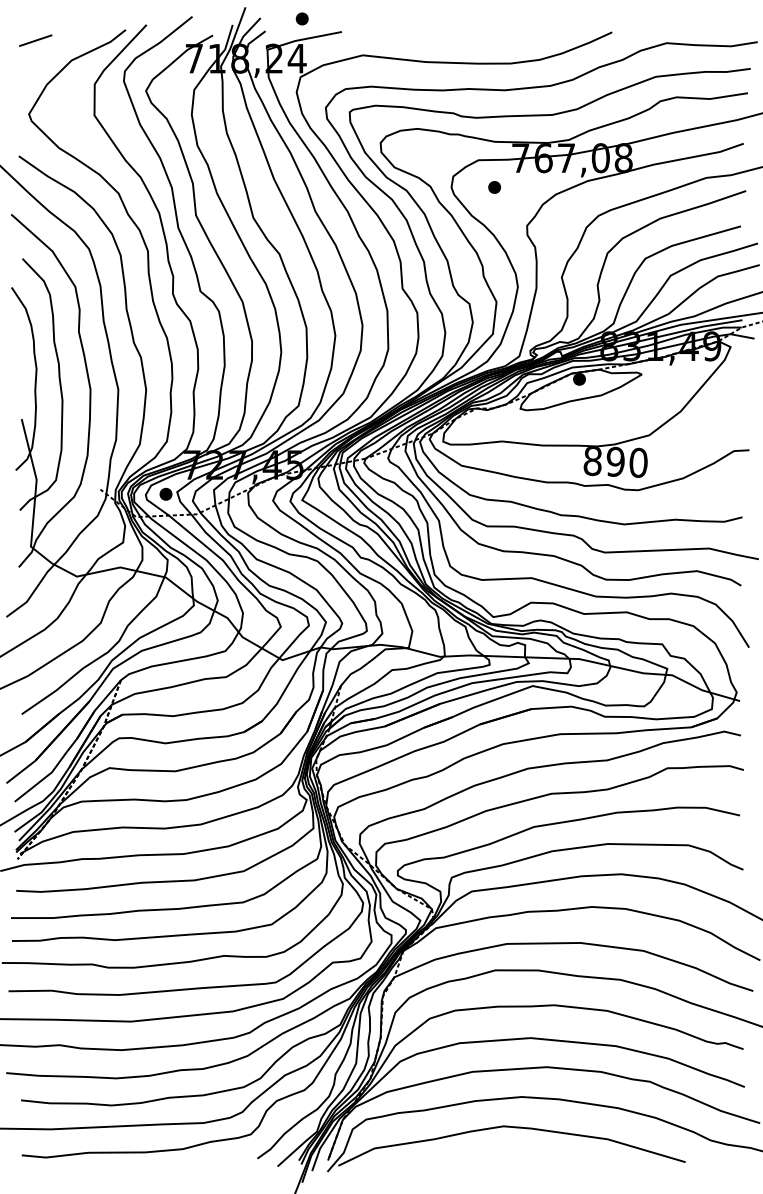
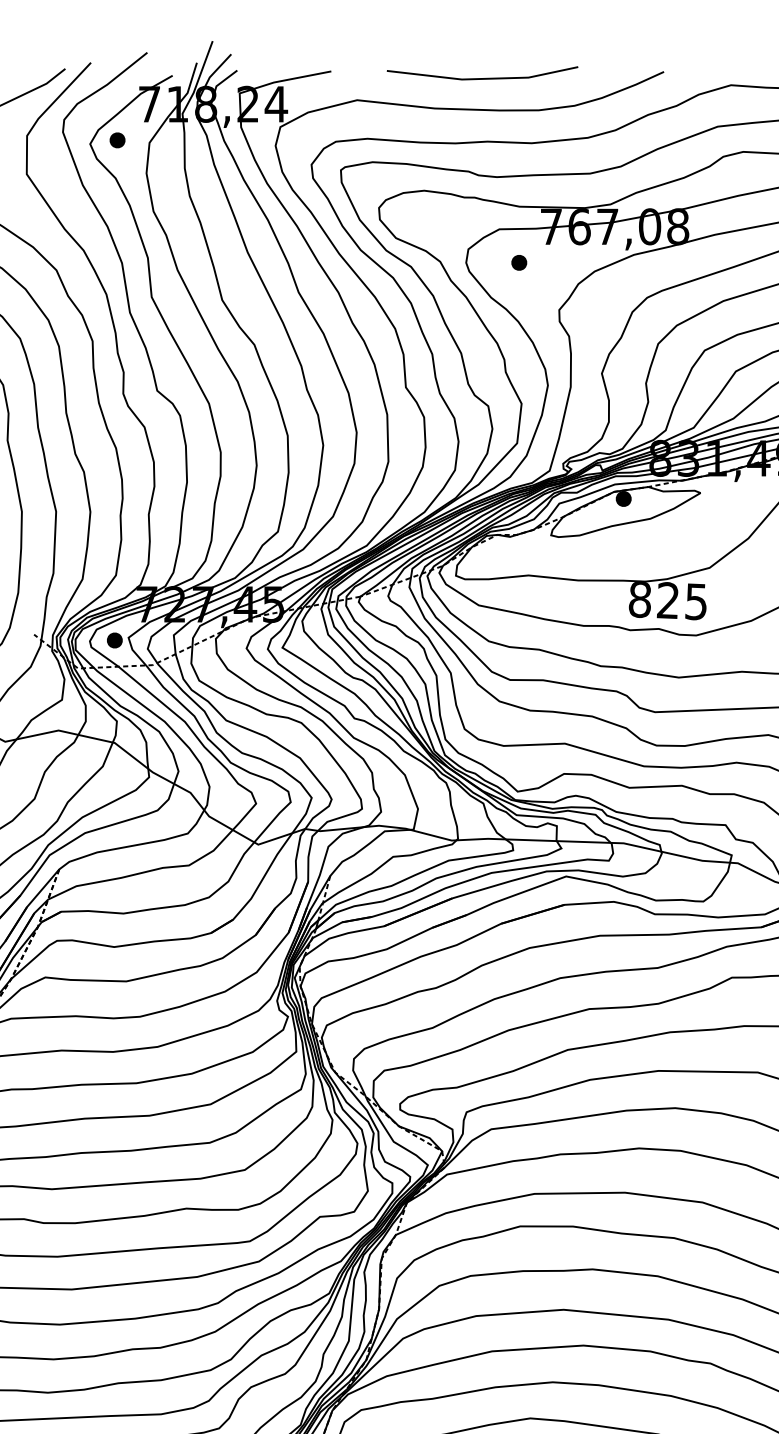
part: (301, 18) -> (116, 139), moved
line: (464, 37) -> (482, 78), added
text: (626, 461) -> (681, 600), 890 -> 825

